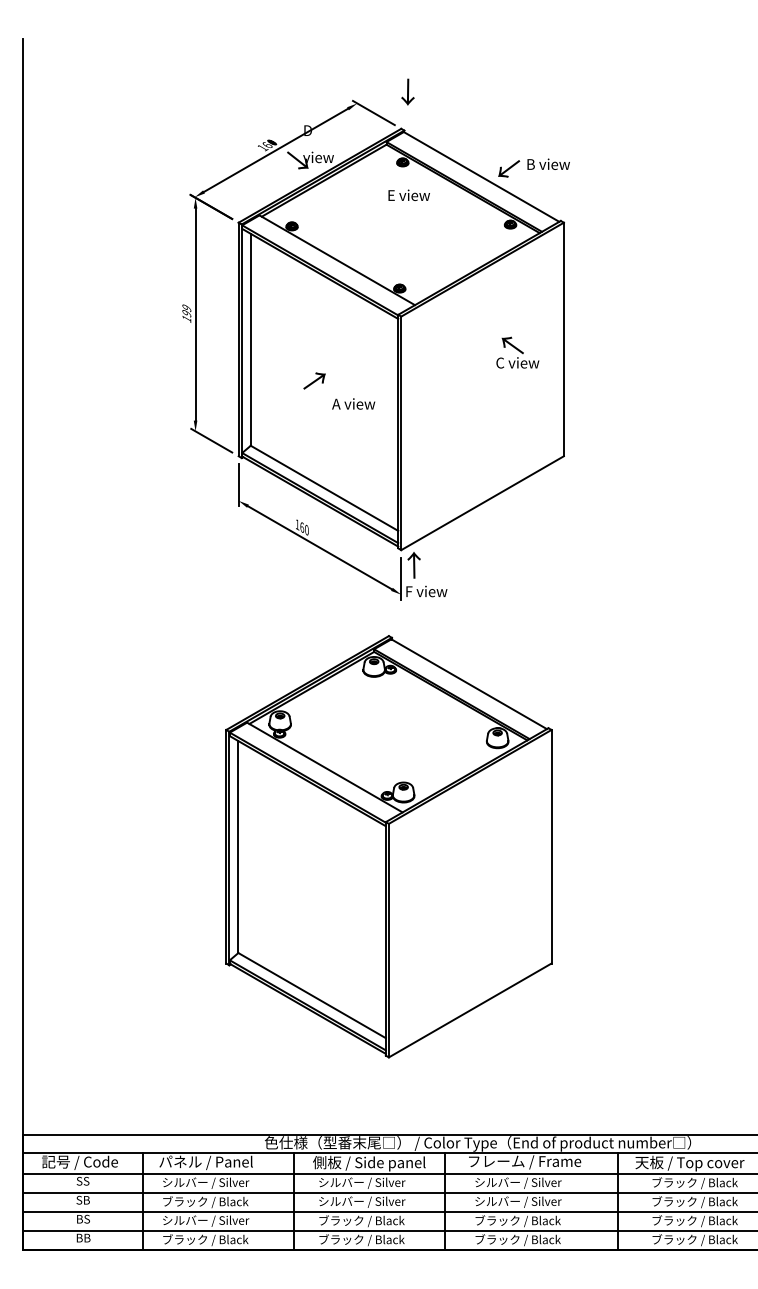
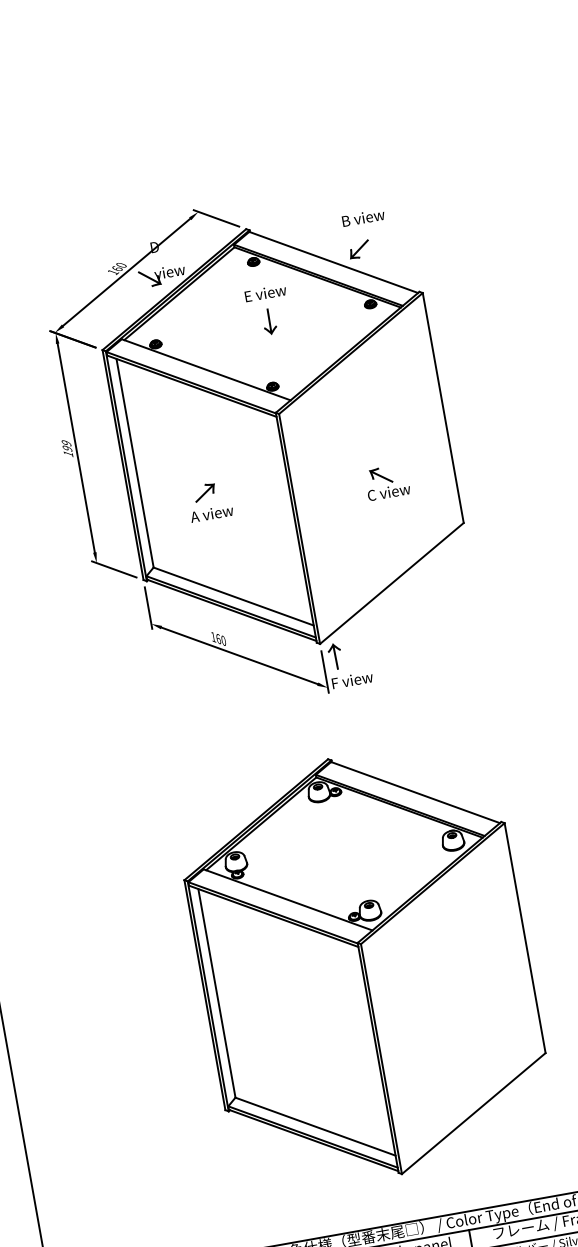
text: (407, 91) -> (268, 321), moved
text: (548, 163) -> (363, 217), moved
text: (517, 352) -> (386, 482), moved
text: (353, 403) -> (211, 513), moved
part: (388, 846) -> (364, 966), moved

